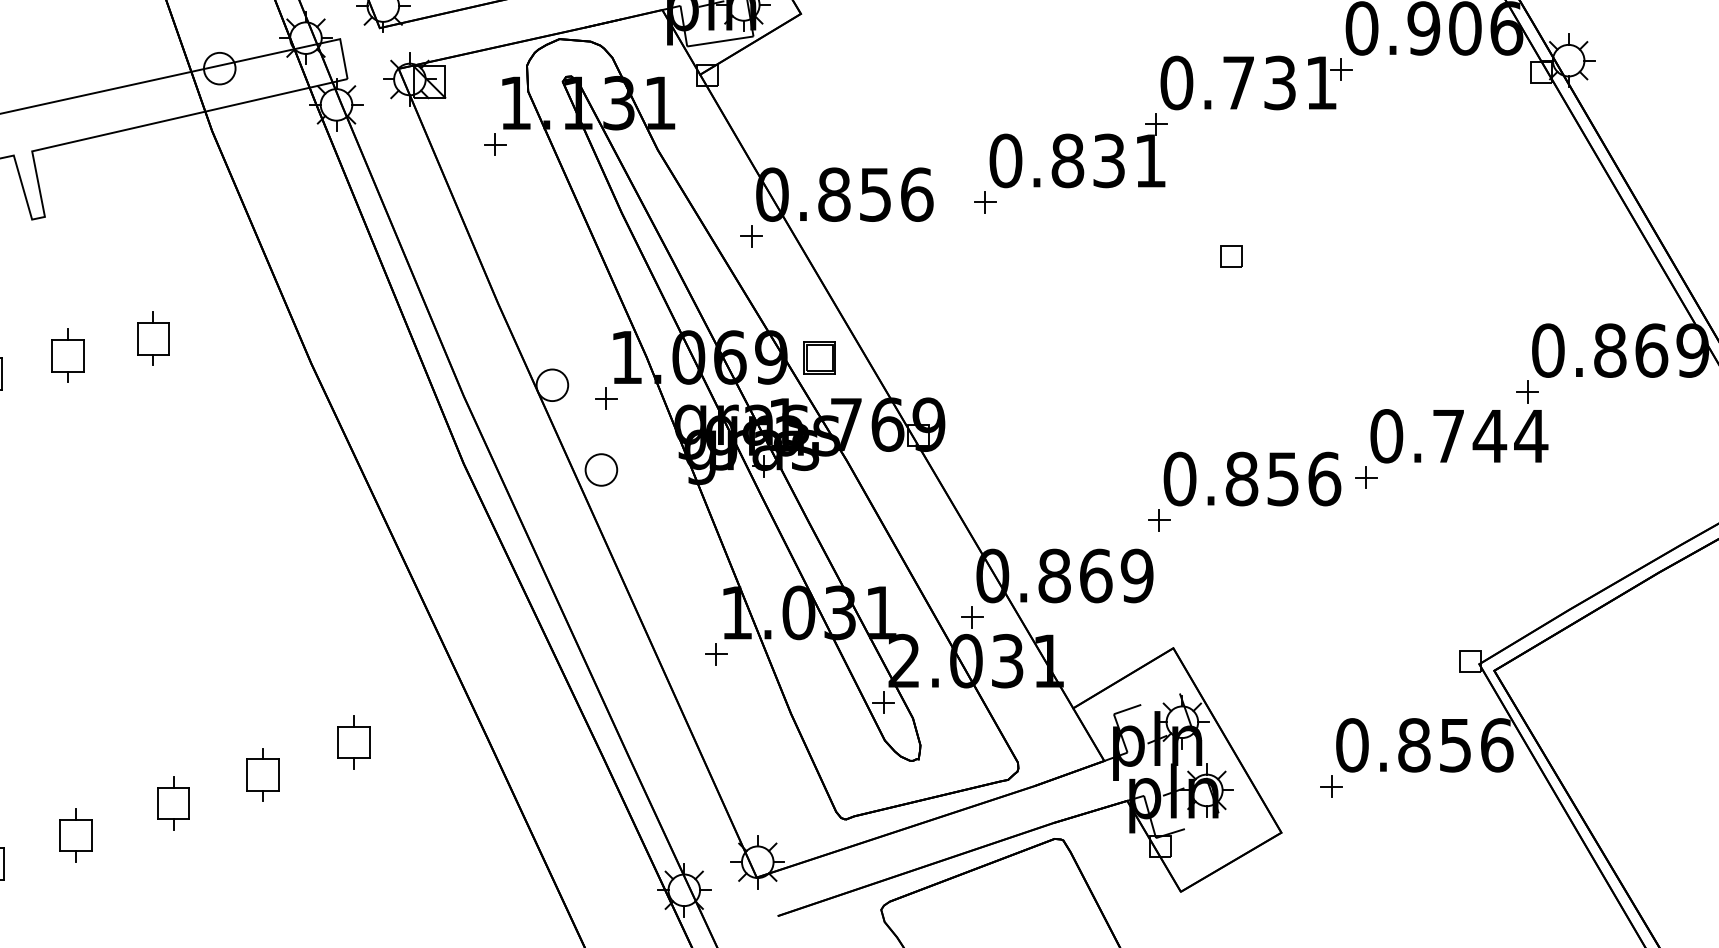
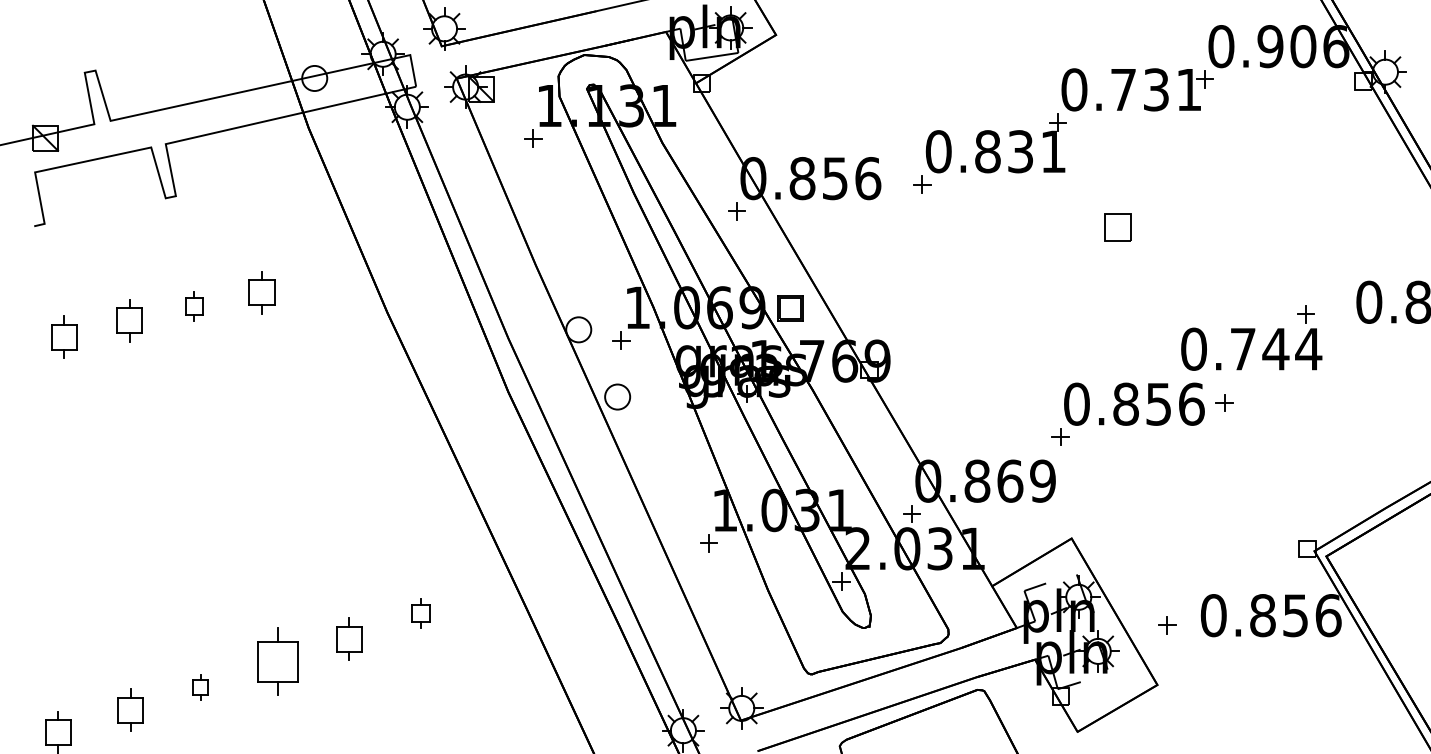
part: (1231, 256) -> (1117, 227), size x1.6
part: (68, 355) -> (194, 306), size x0.7
part: (1459, 421) -> (1251, 337), moved
part: (354, 742) -> (421, 613), size x0.7
part: (1331, 786) -> (1167, 625), moved
part: (174, 803) -> (278, 661), size x1.6
part: (75, 834) -> (200, 686), size x0.6

